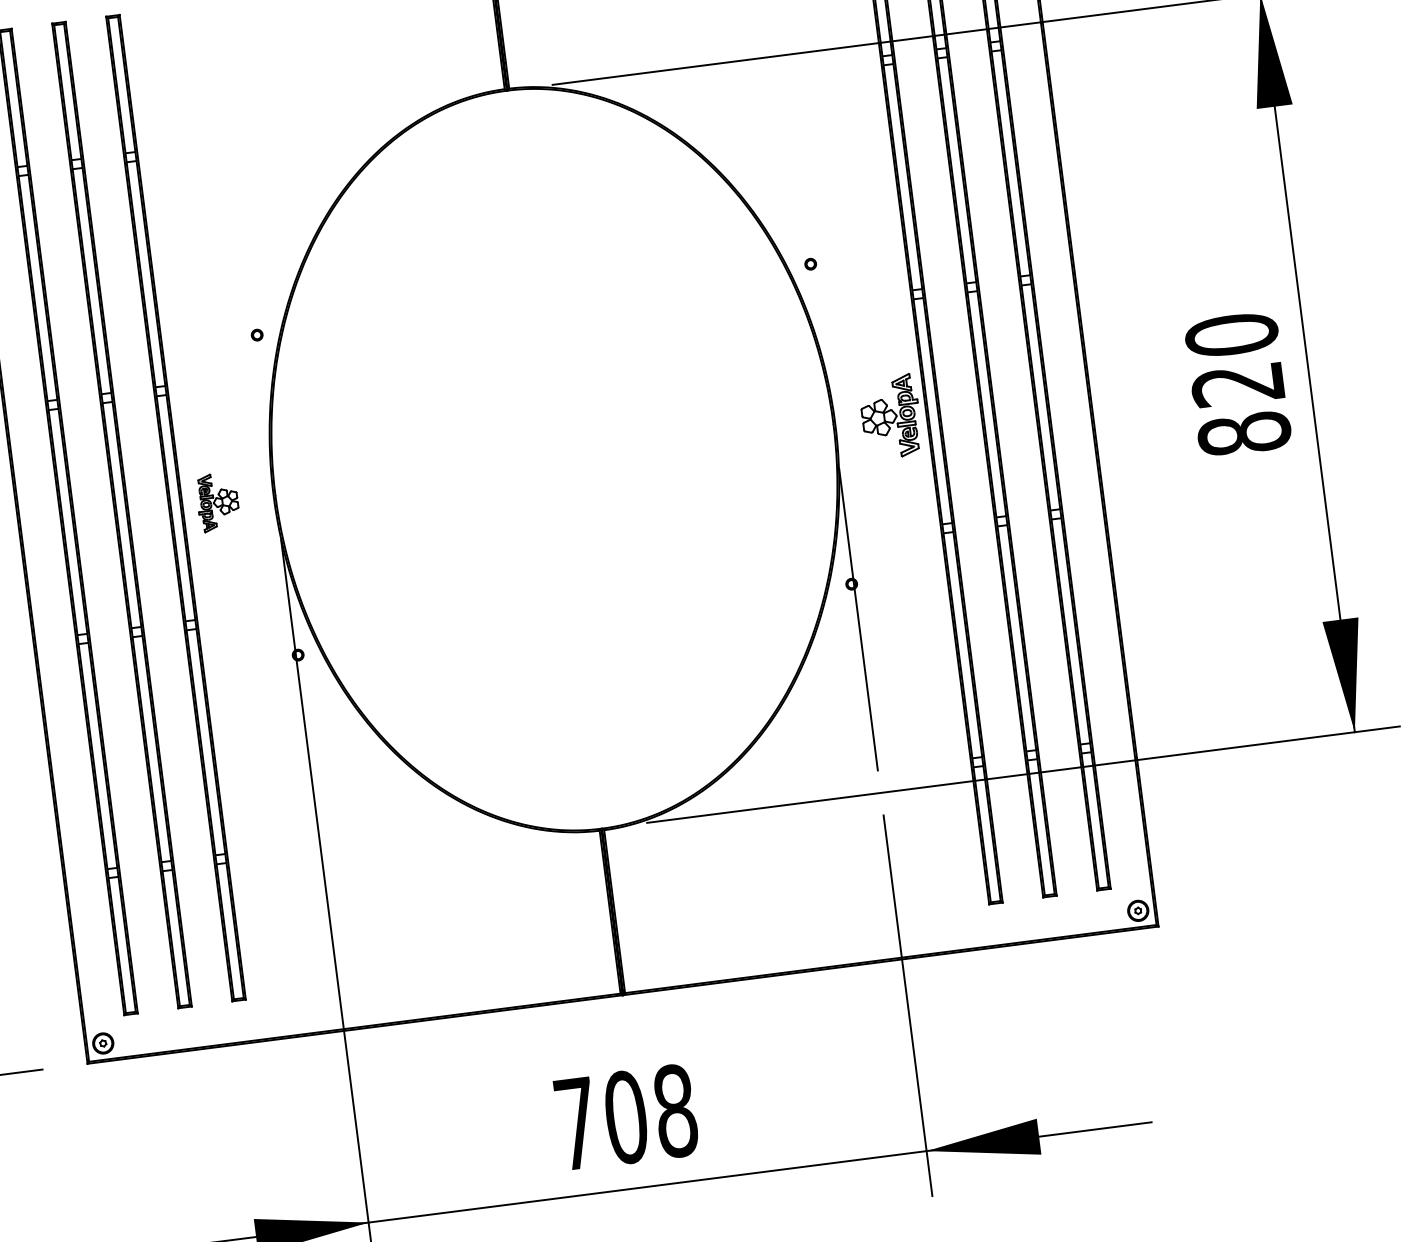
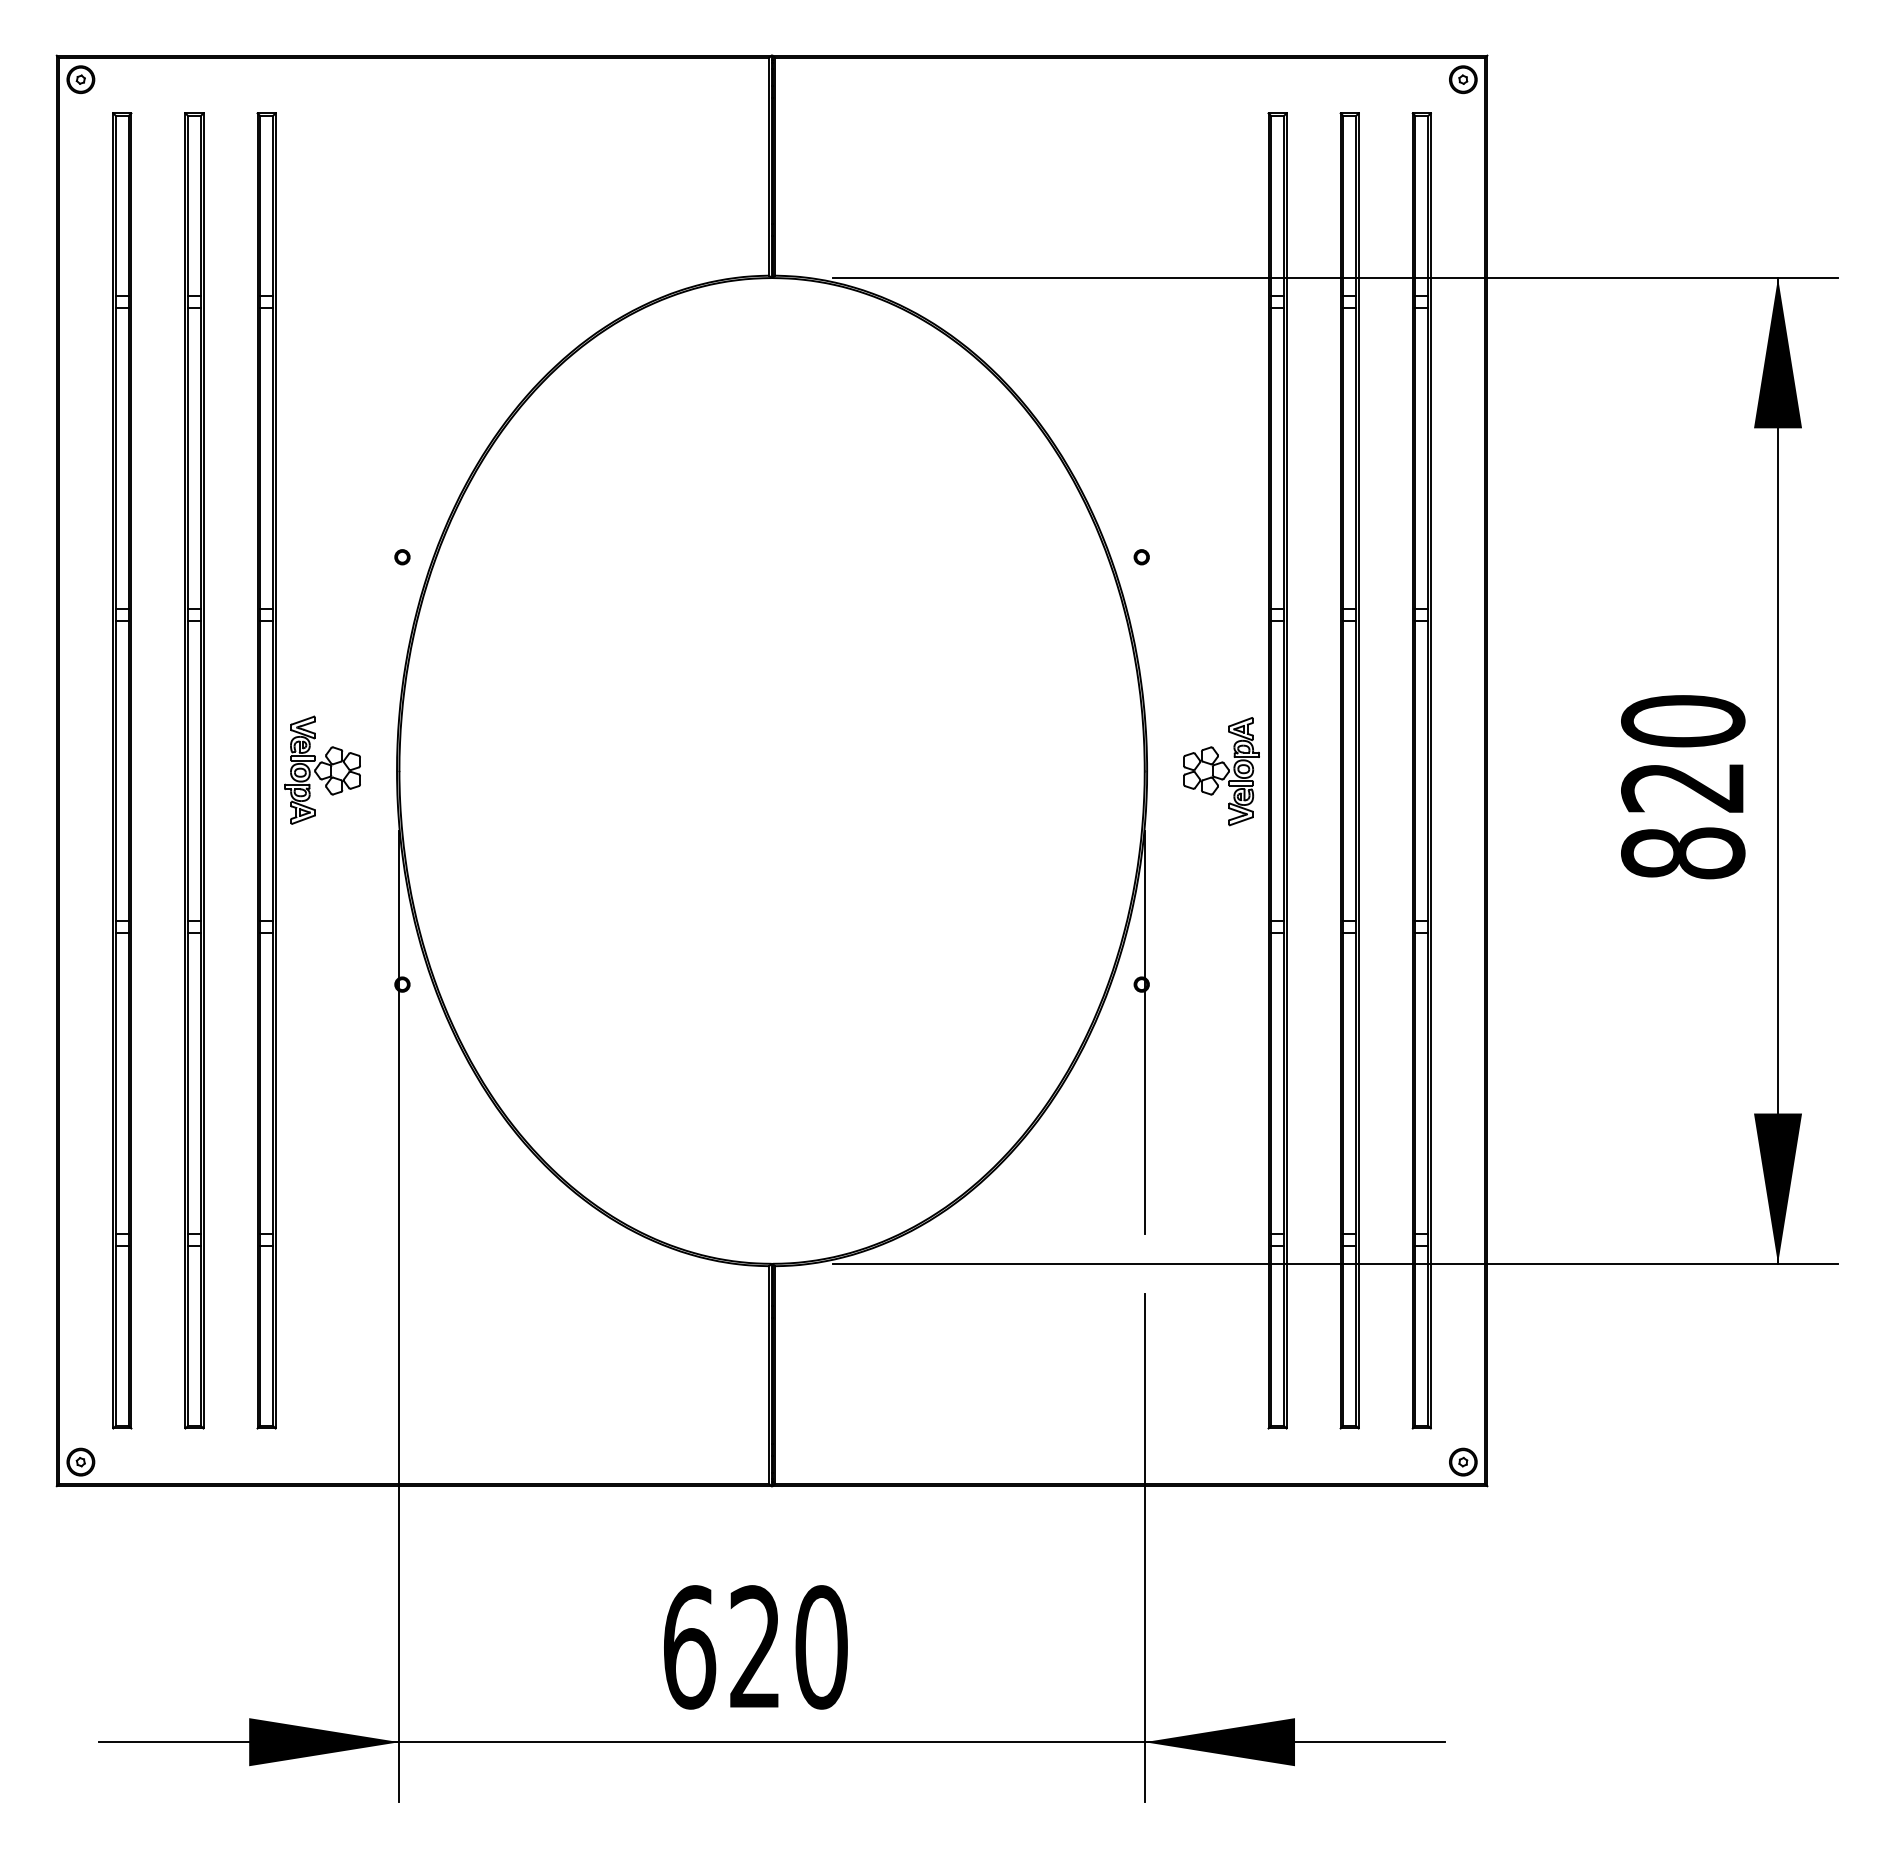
part: (217, 501) -> (322, 769), size x1.43
text: (626, 1117) -> (755, 1647), 708 -> 620

